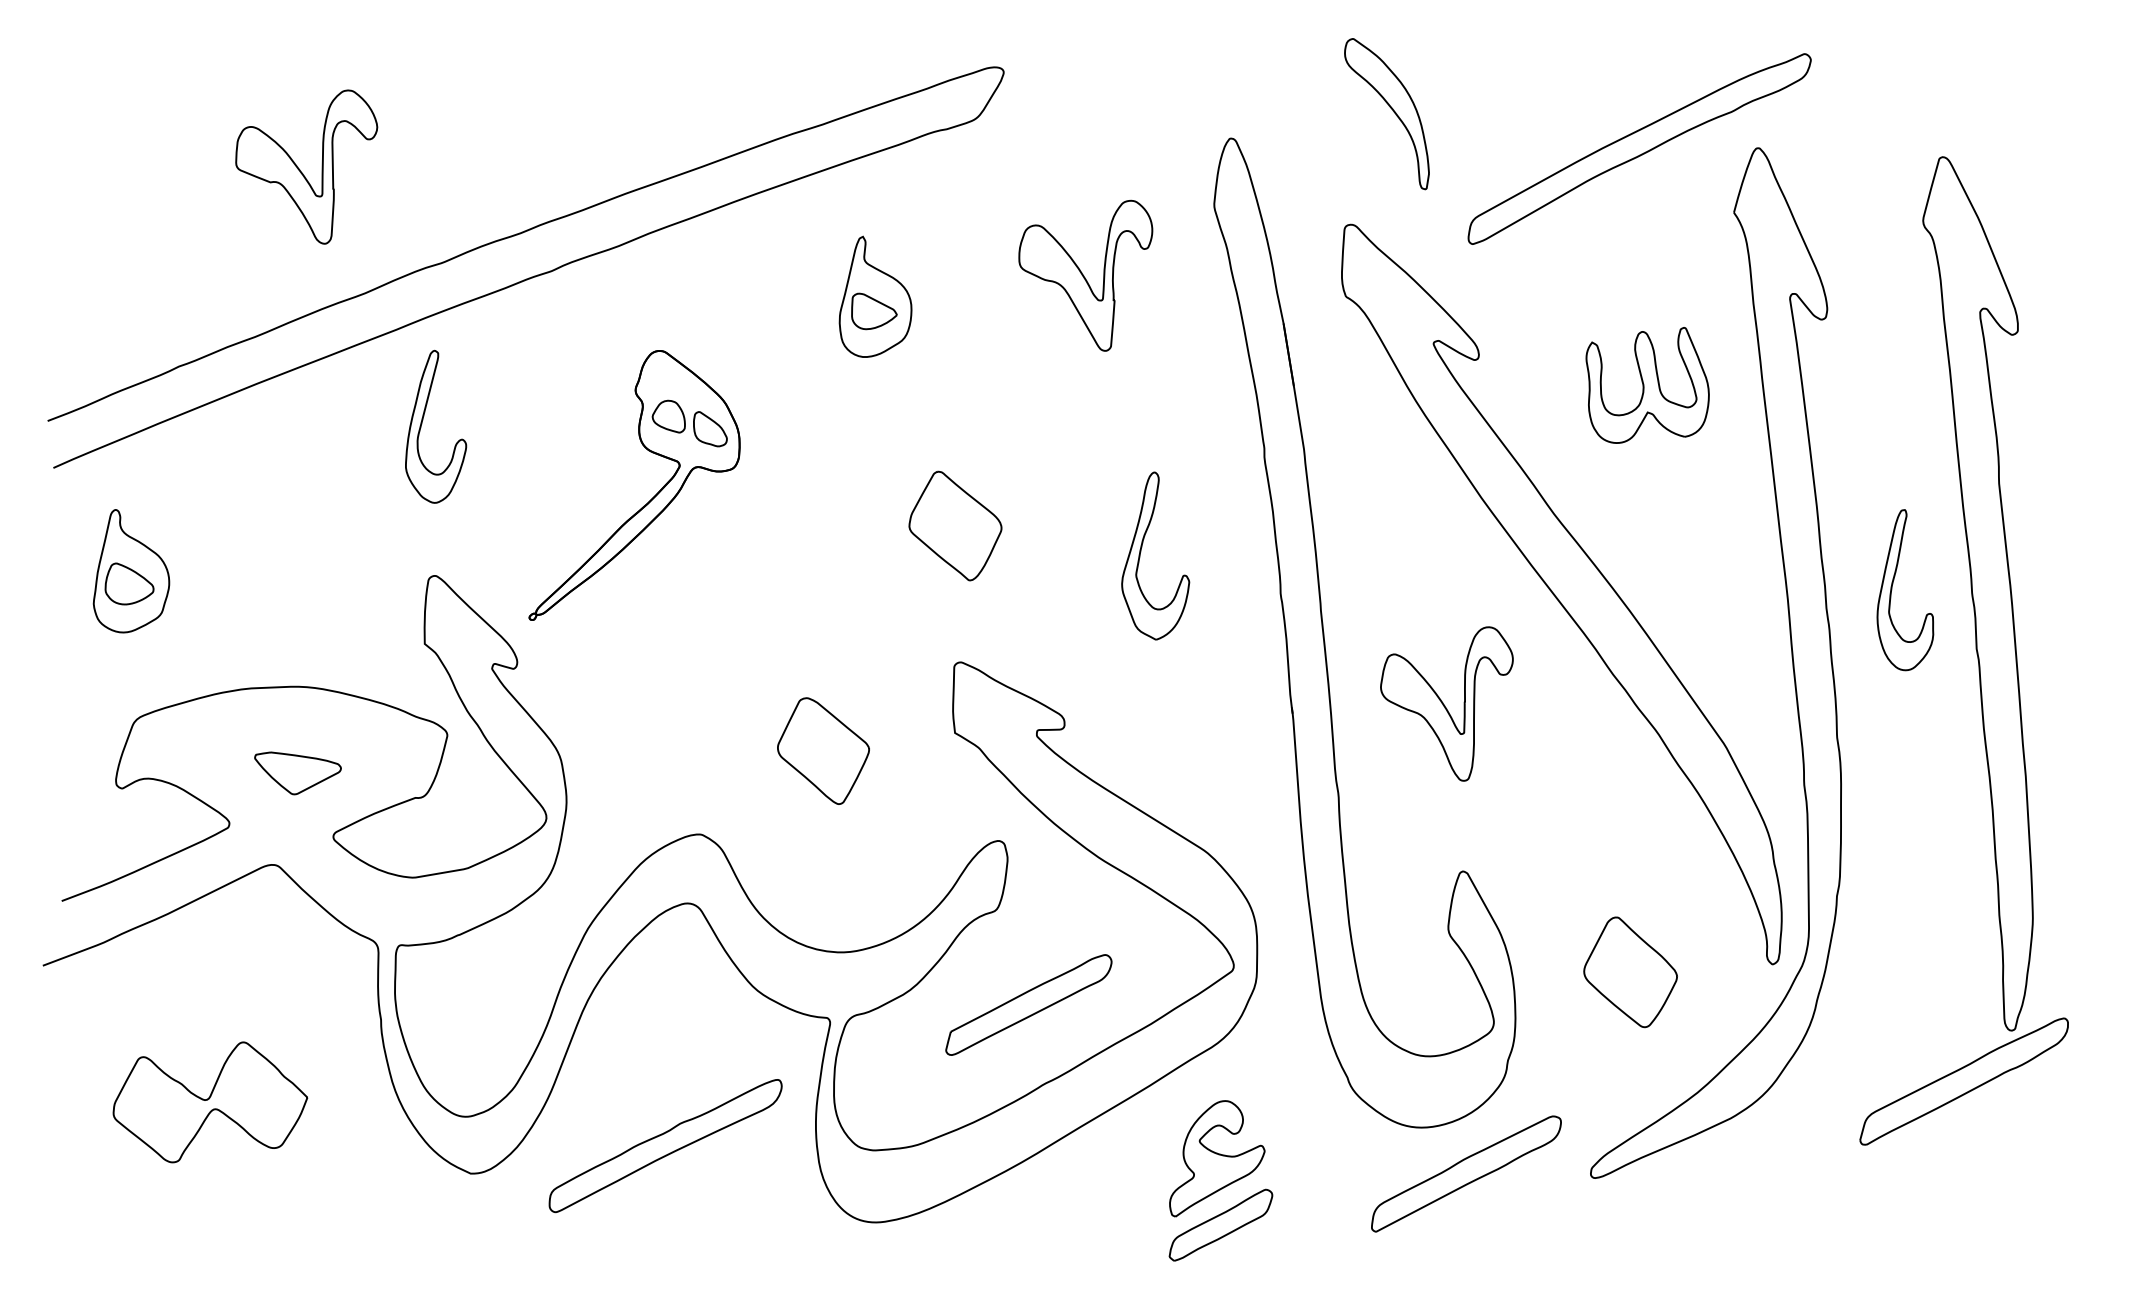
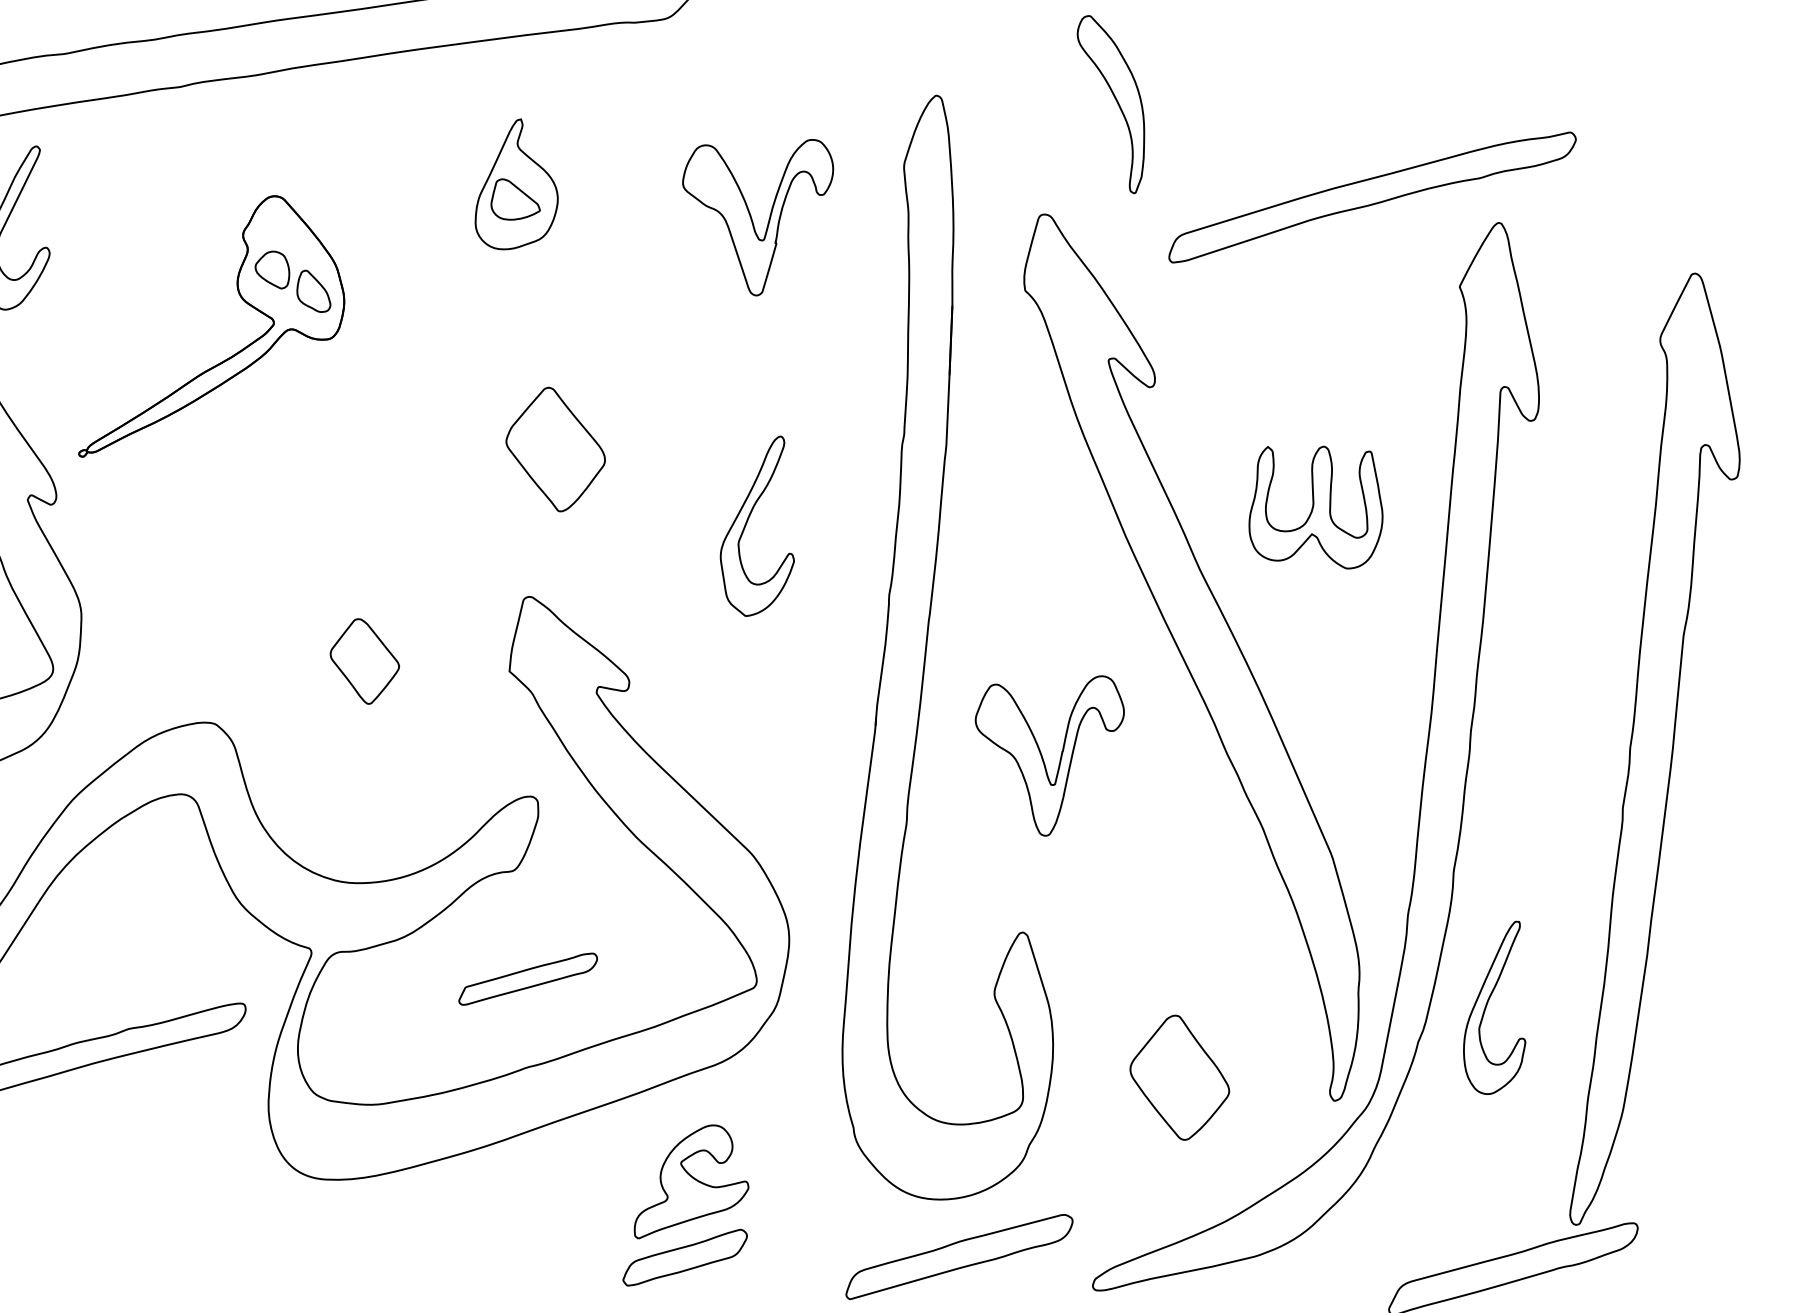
part: (1647, 385) -> (1317, 505), moved
part: (1892, 590) -> (1487, 1005), moved
part: (823, 750) -> (364, 661), size x0.7
part: (1028, 1004) -> (528, 978), size x0.7

